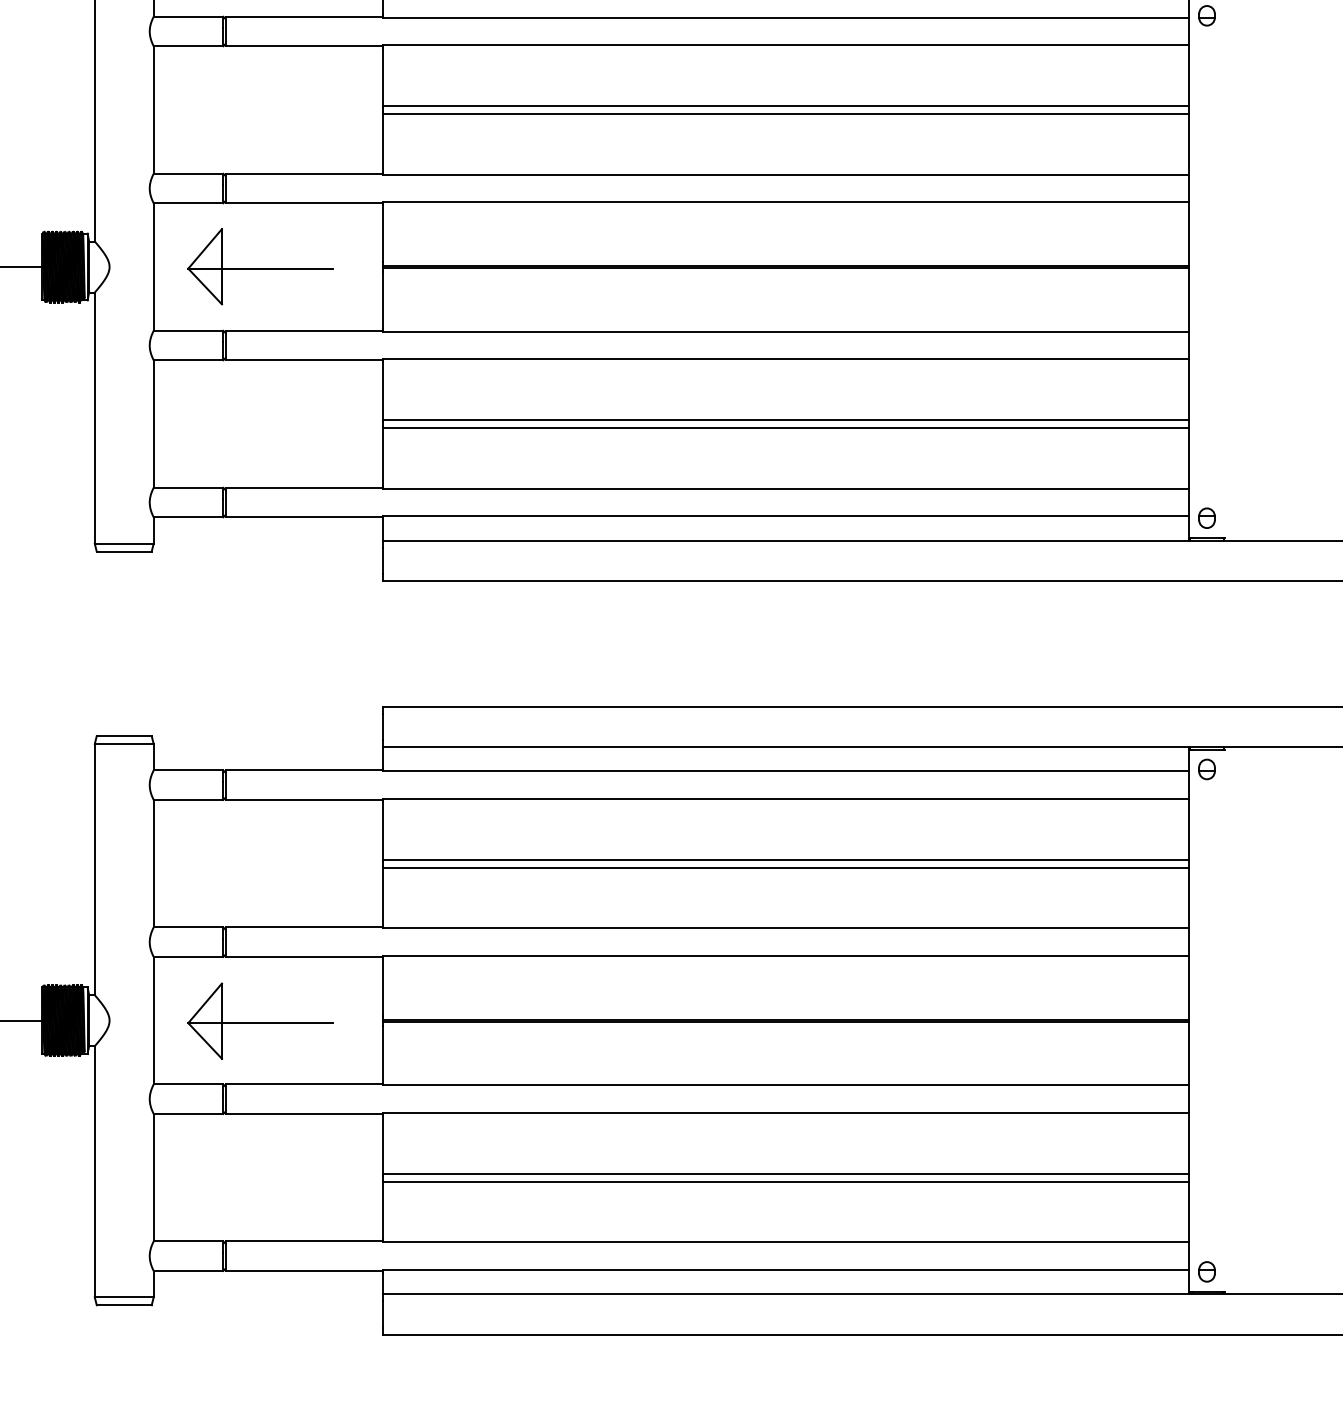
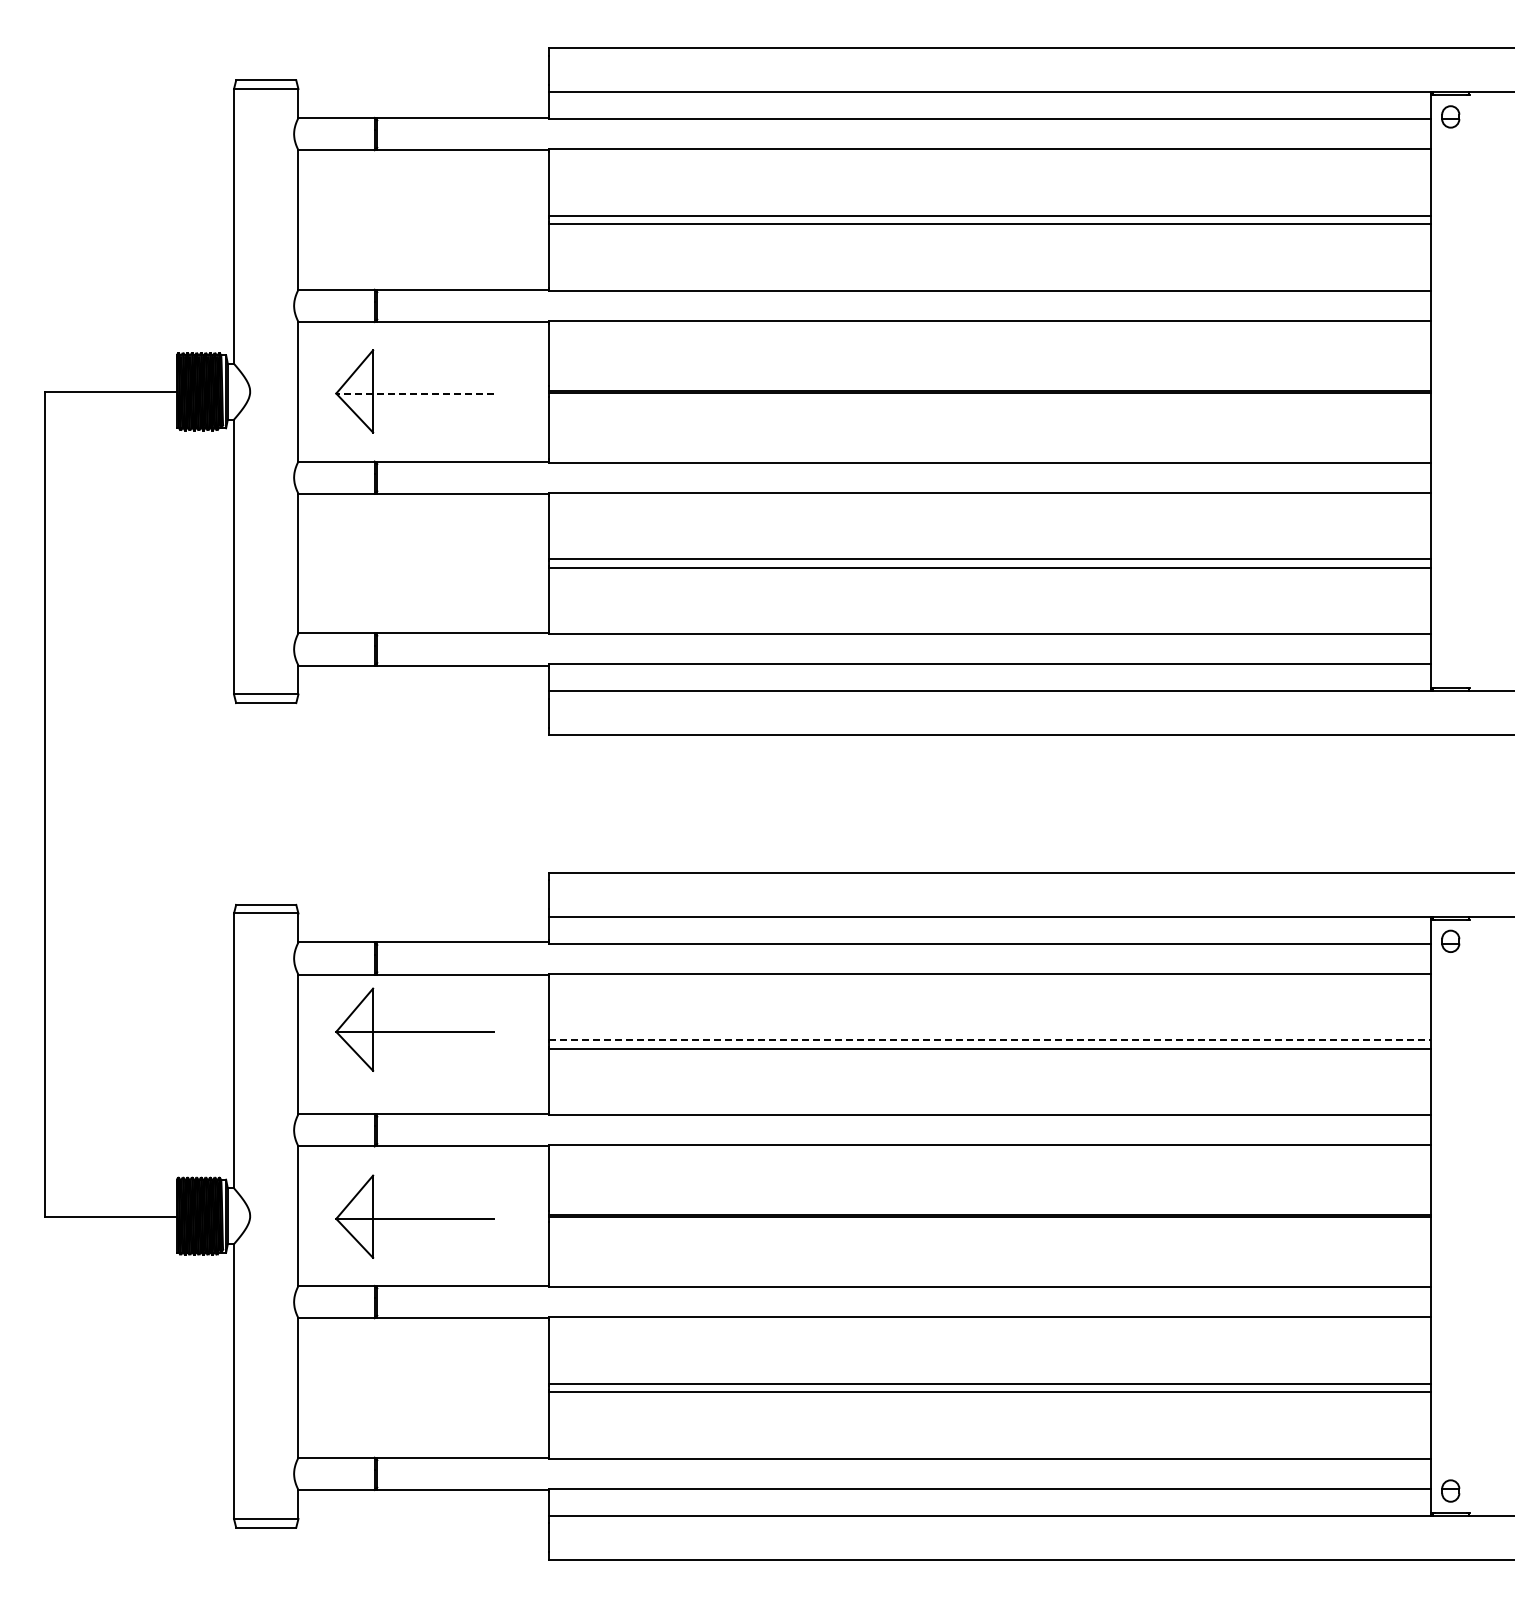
line: (259, 268) -> (414, 393), solid -> dashed
part: (1206, 518) -> (1450, 666), removed
part: (259, 849) -> (414, 1029), added
line: (786, 860) -> (990, 1040), solid -> dashed

